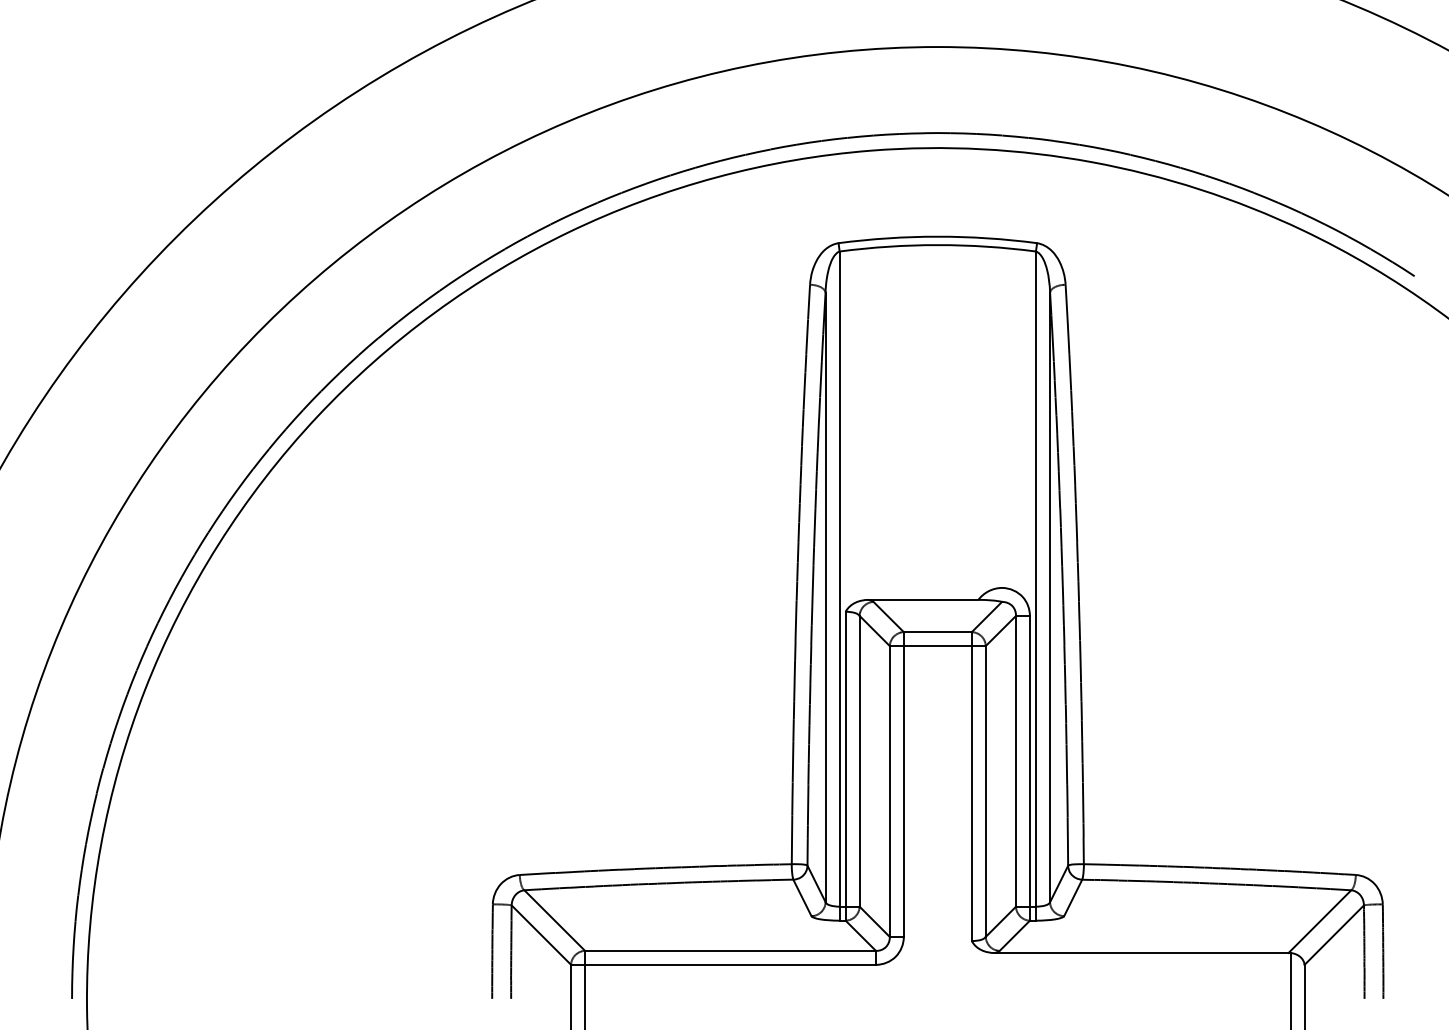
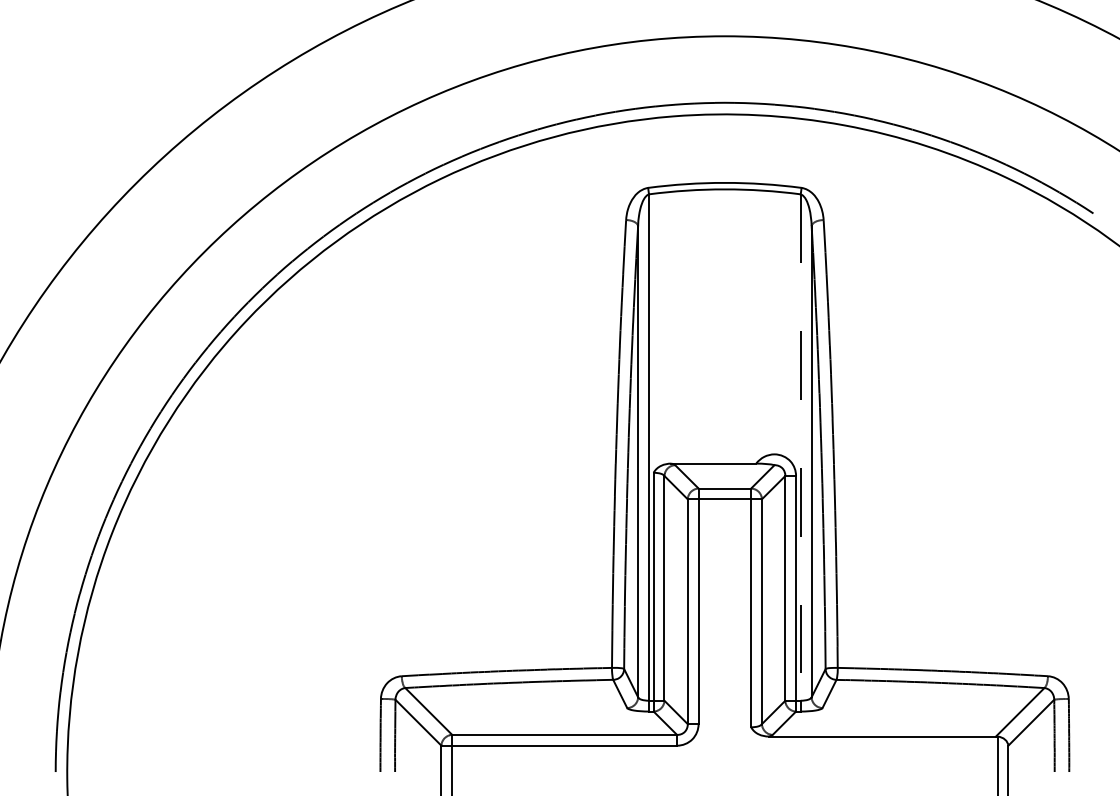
line: (1035, 580) -> (800, 448), solid -> dashed

